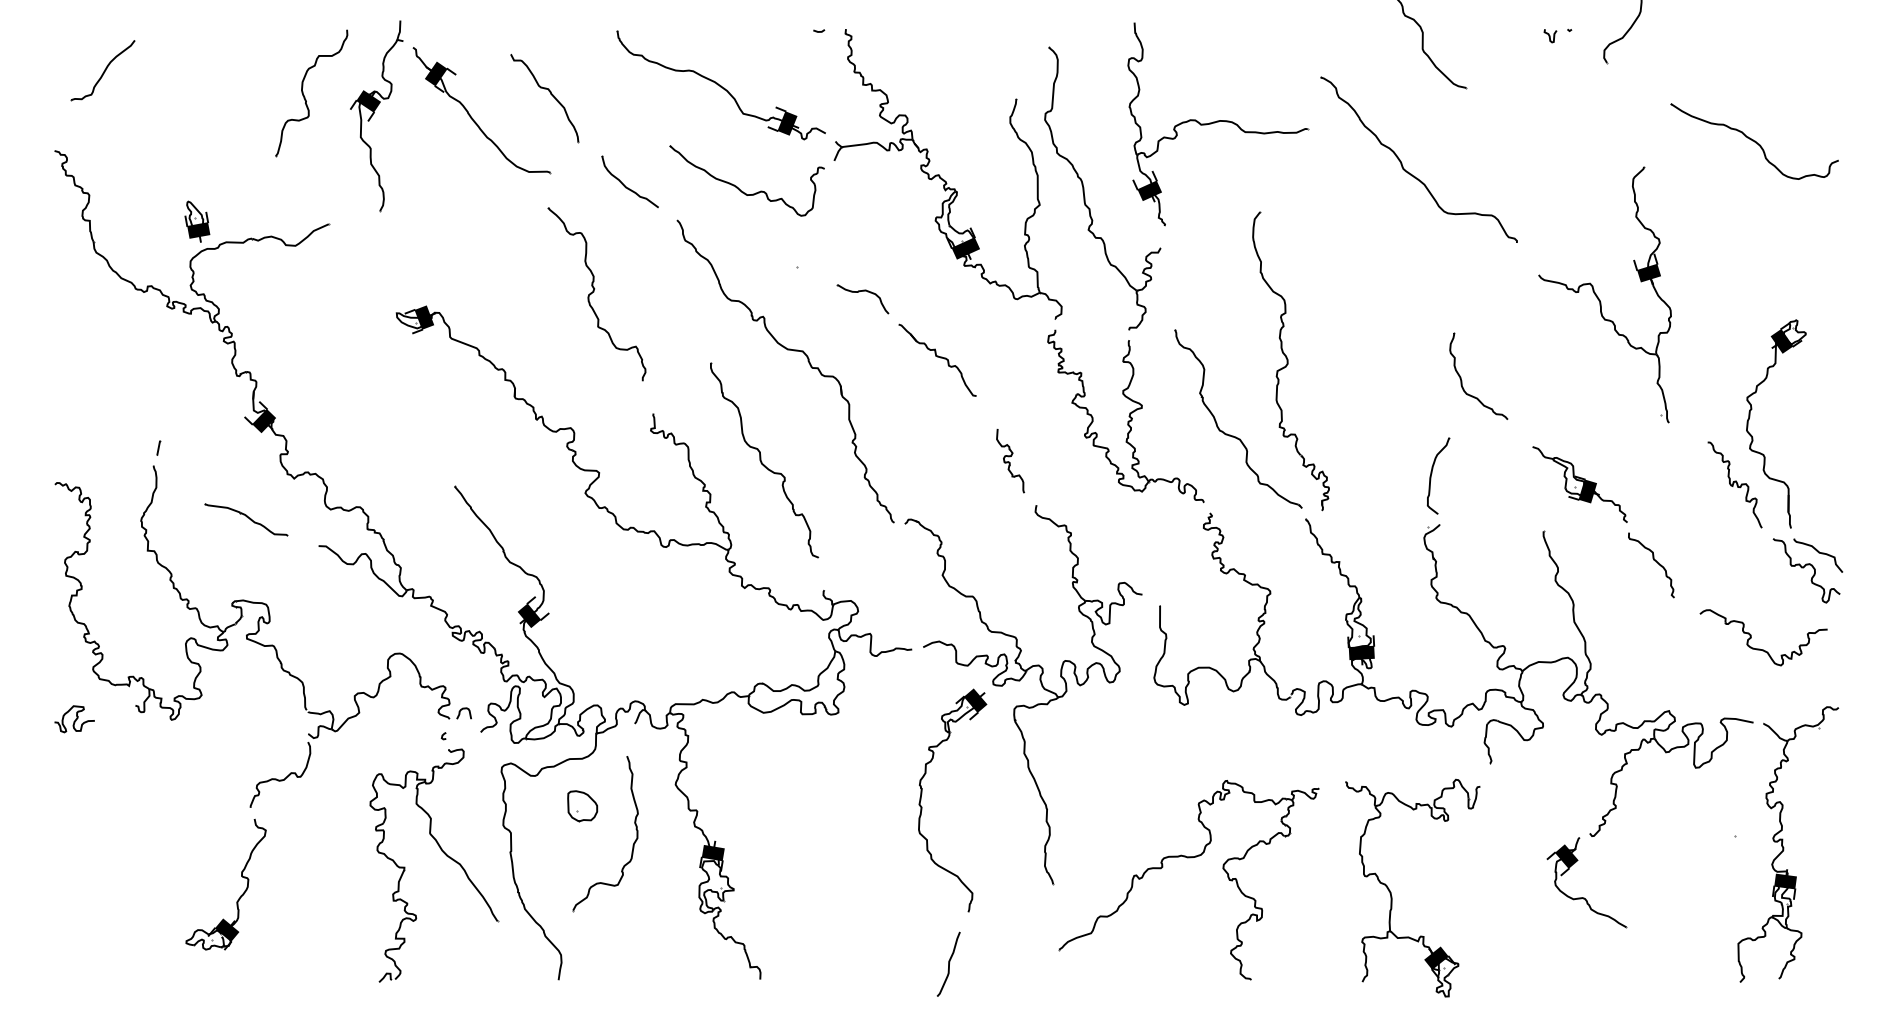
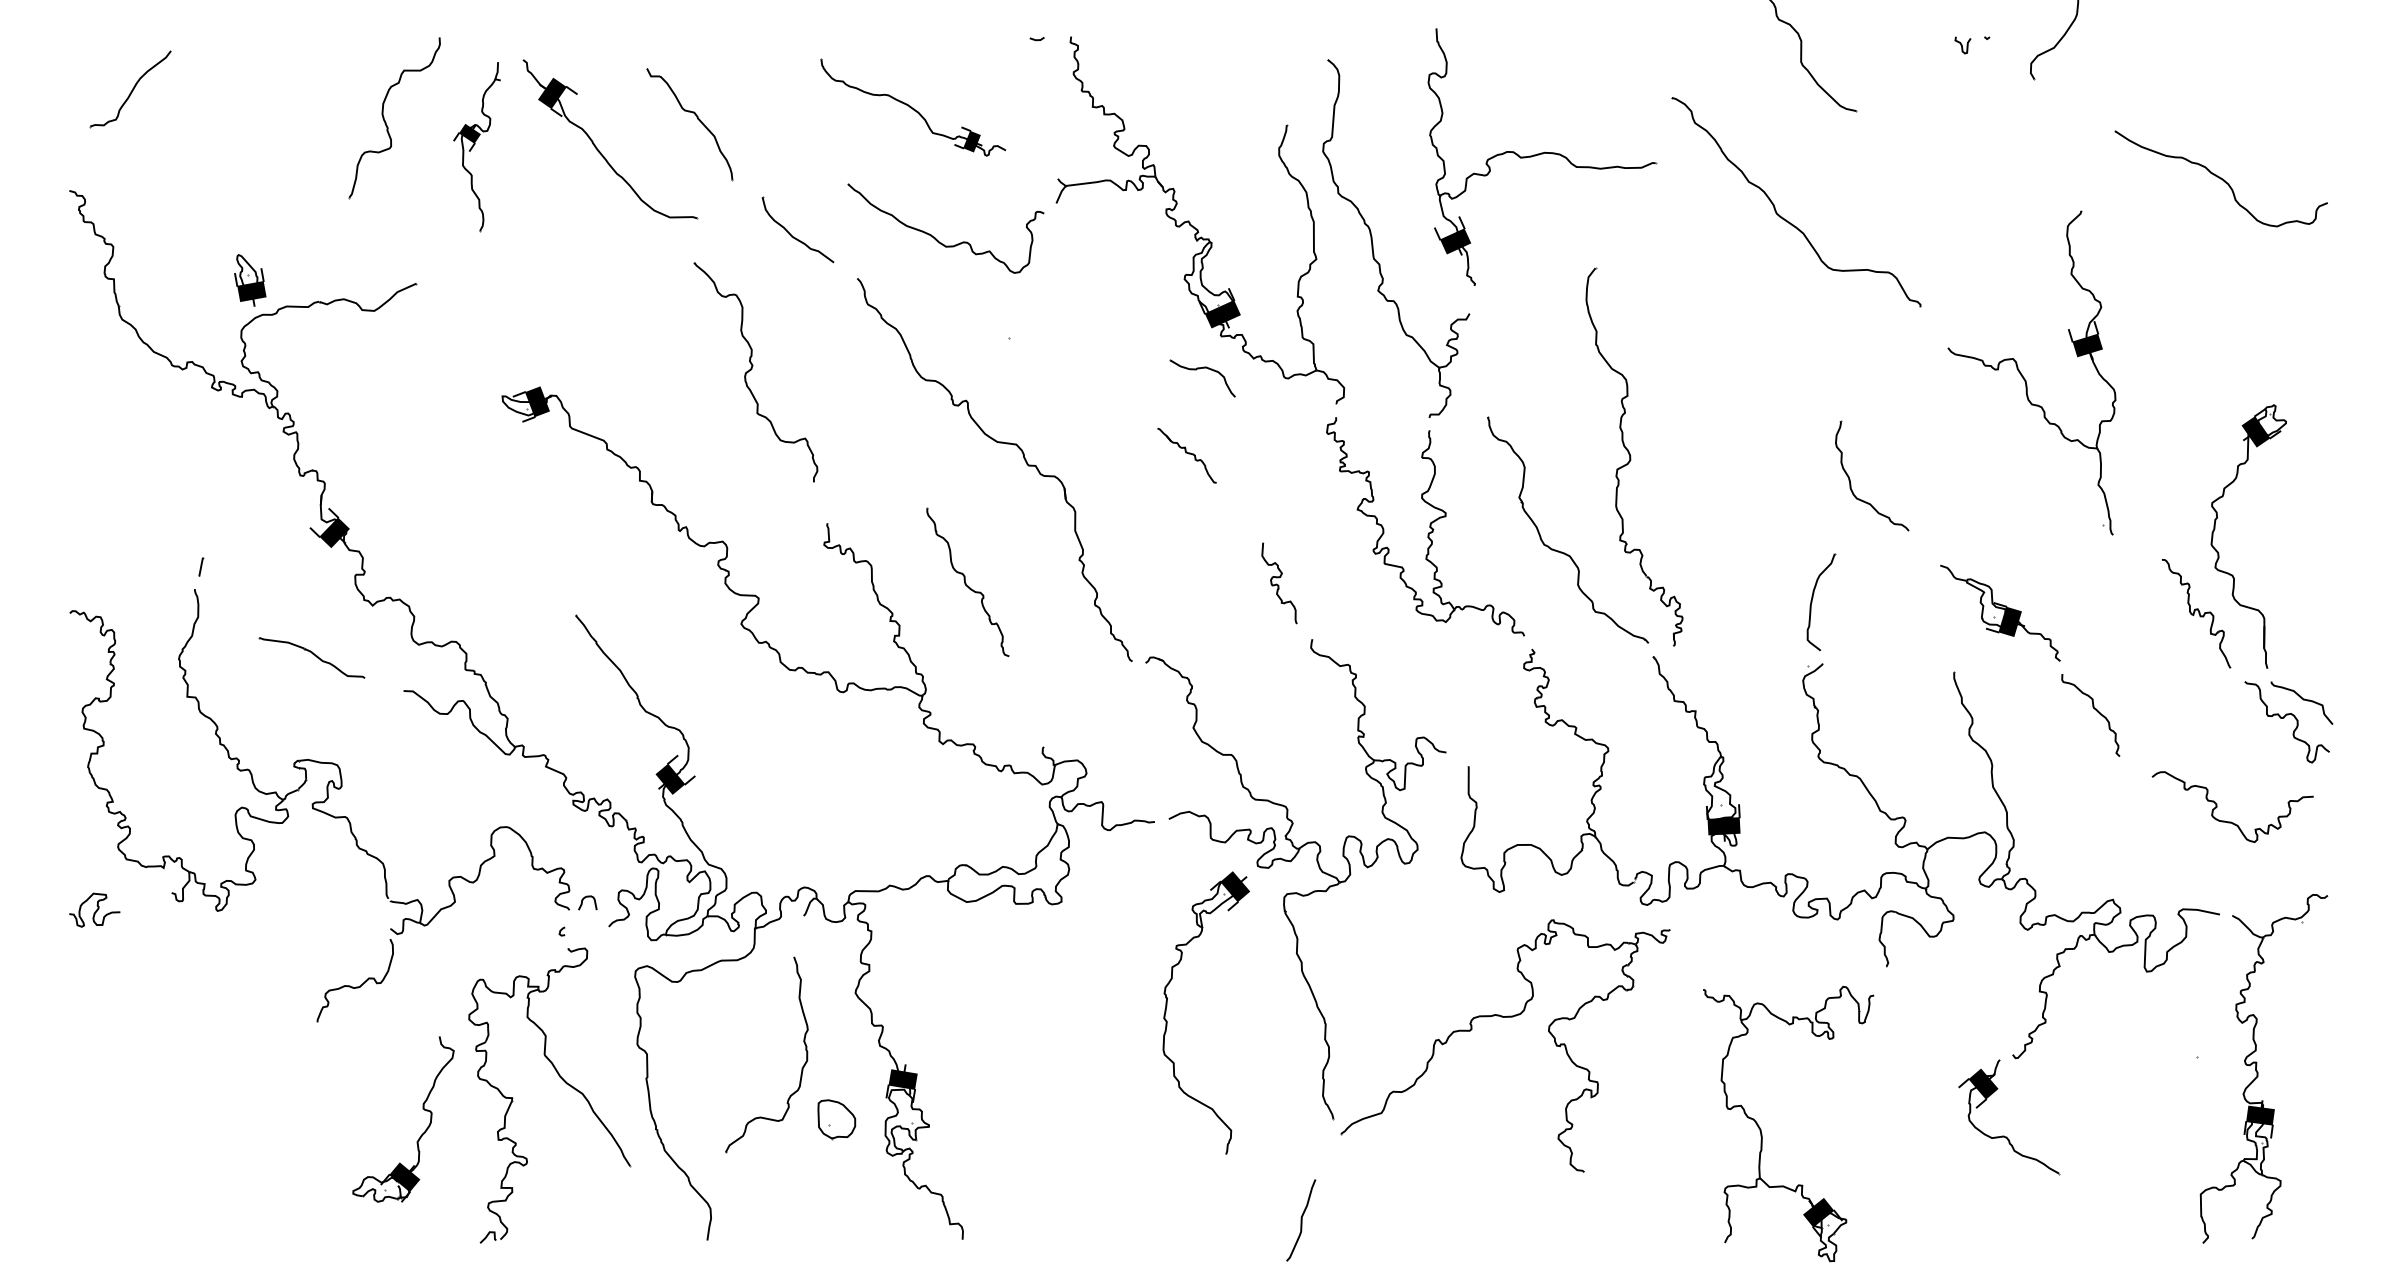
part: (721, 85) -> (913, 107), size x0.7
part: (376, 115) -> (476, 146), size x0.7
part: (860, 292) -> (1199, 369), moved
part: (937, 360) -> (1186, 455), size x0.6
part: (764, 460) -> (967, 582), size x0.6
part: (582, 806) -> (836, 1119), moved
part: (1189, 857) -> (1505, 1017), moved
part: (241, 876) -> (422, 1109), moved
curve: (948, 964) -> (1301, 1220), moved

